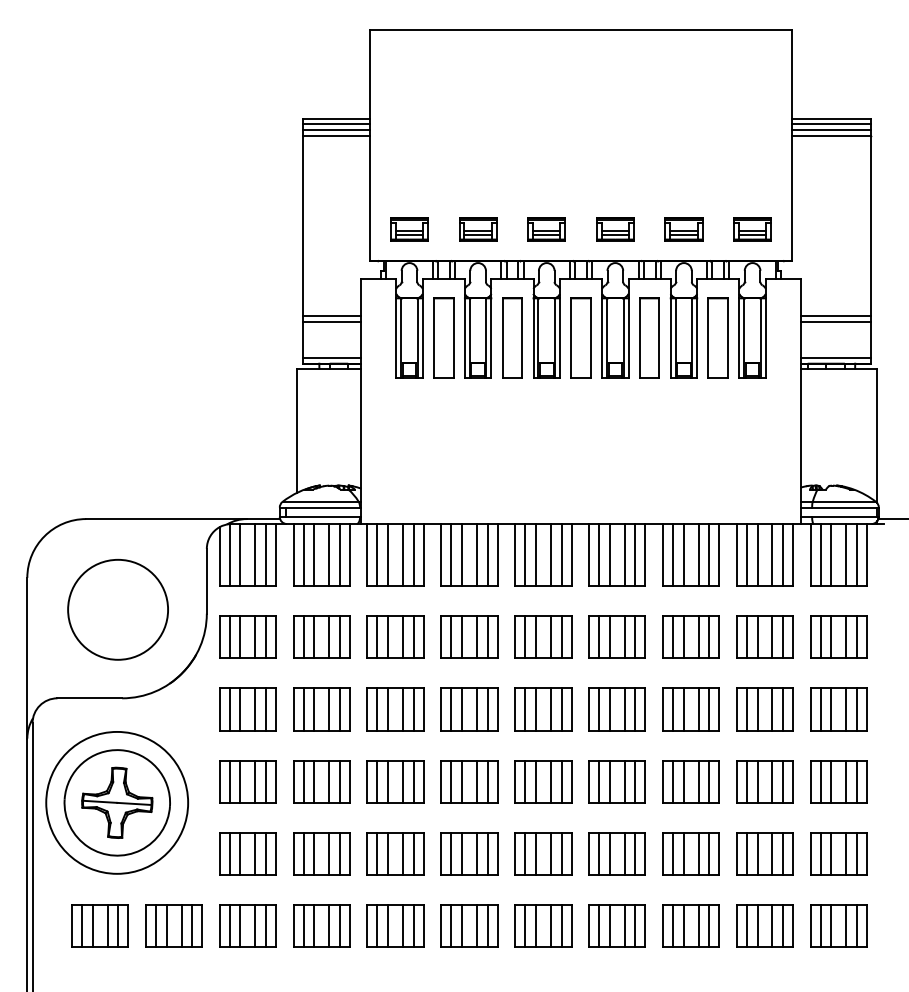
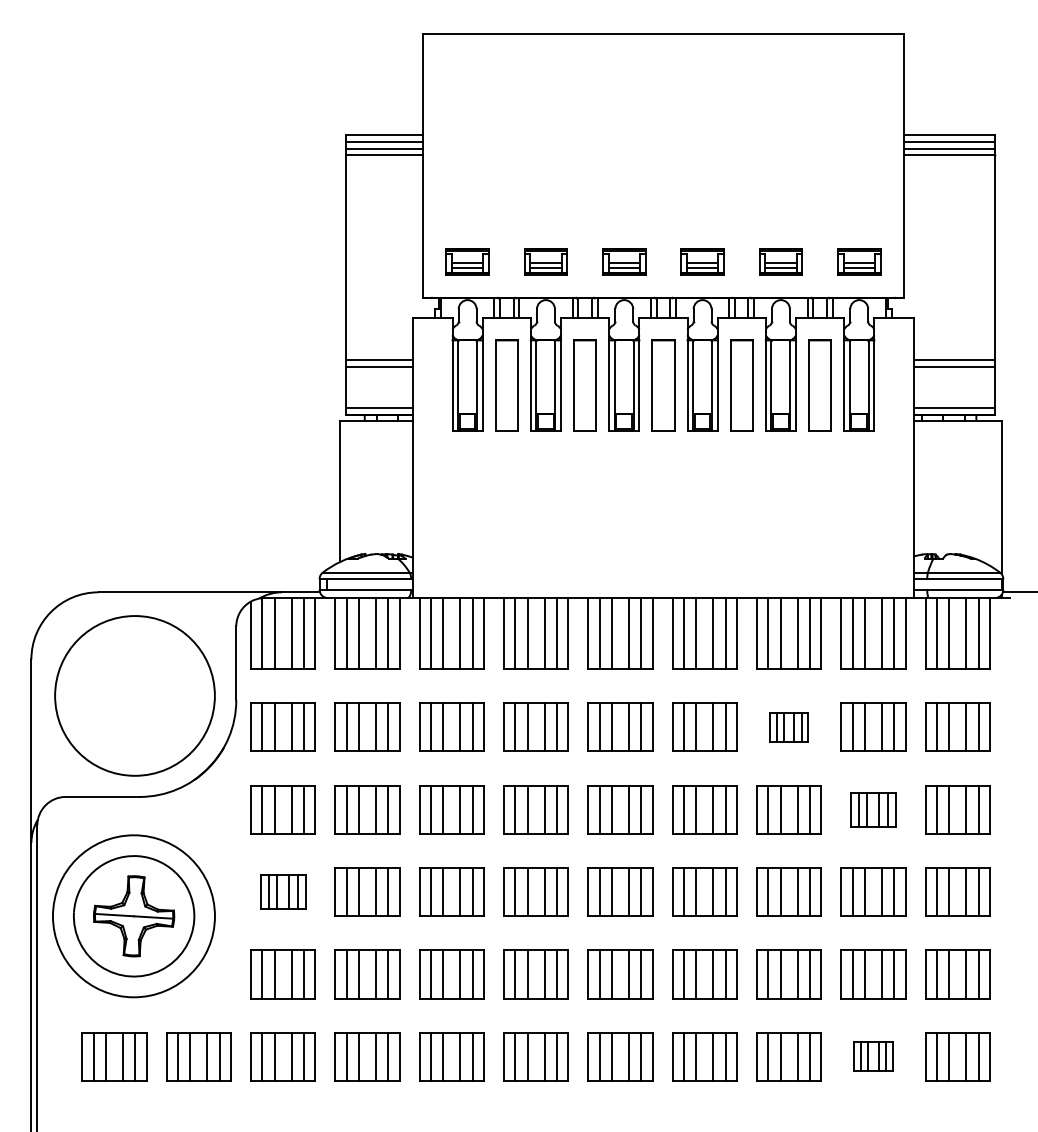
circle: (118, 609) -> (135, 695), size x1.4
part: (690, 636) -> (788, 726), size x0.6
part: (764, 709) -> (872, 809), size x0.7
part: (247, 781) -> (282, 891), size x0.7
part: (764, 925) -> (872, 1056), size x0.6

